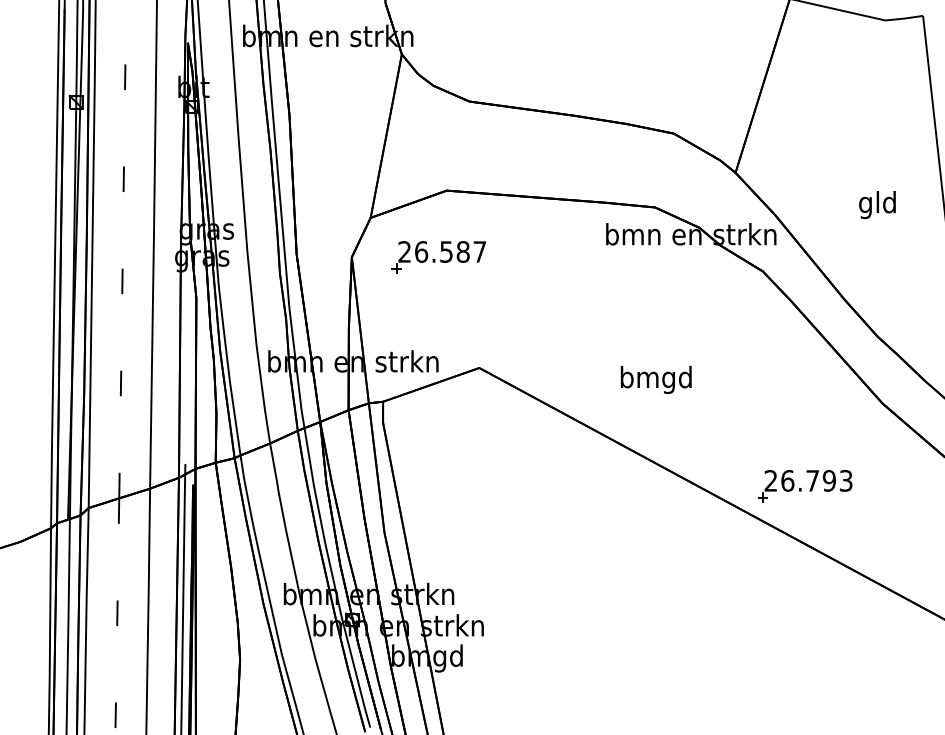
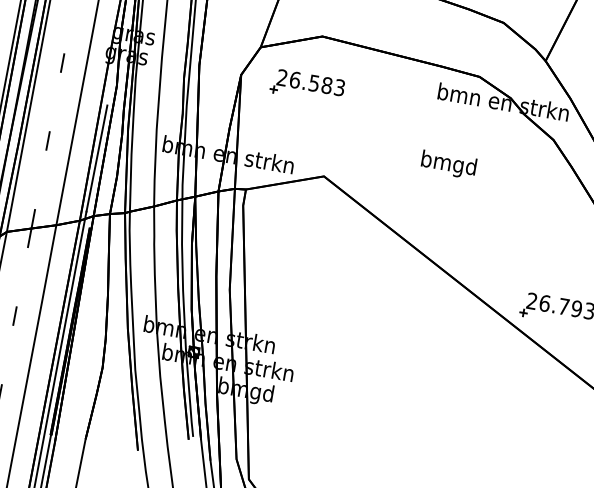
text: (479, 251) -> (339, 87), 26.587 -> 26.583
text: (655, 379) -> (448, 164), moved
line: (186, 394) -> (96, 158), added

